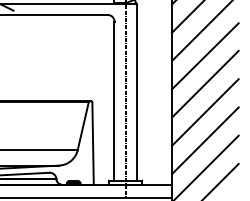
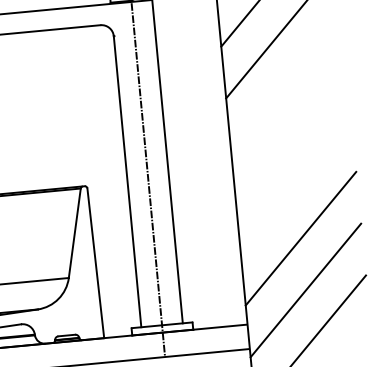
line: (205, 56) -> (286, 84), removed
line: (205, 83) -> (291, 133), removed
line: (205, 112) -> (296, 186), removed

